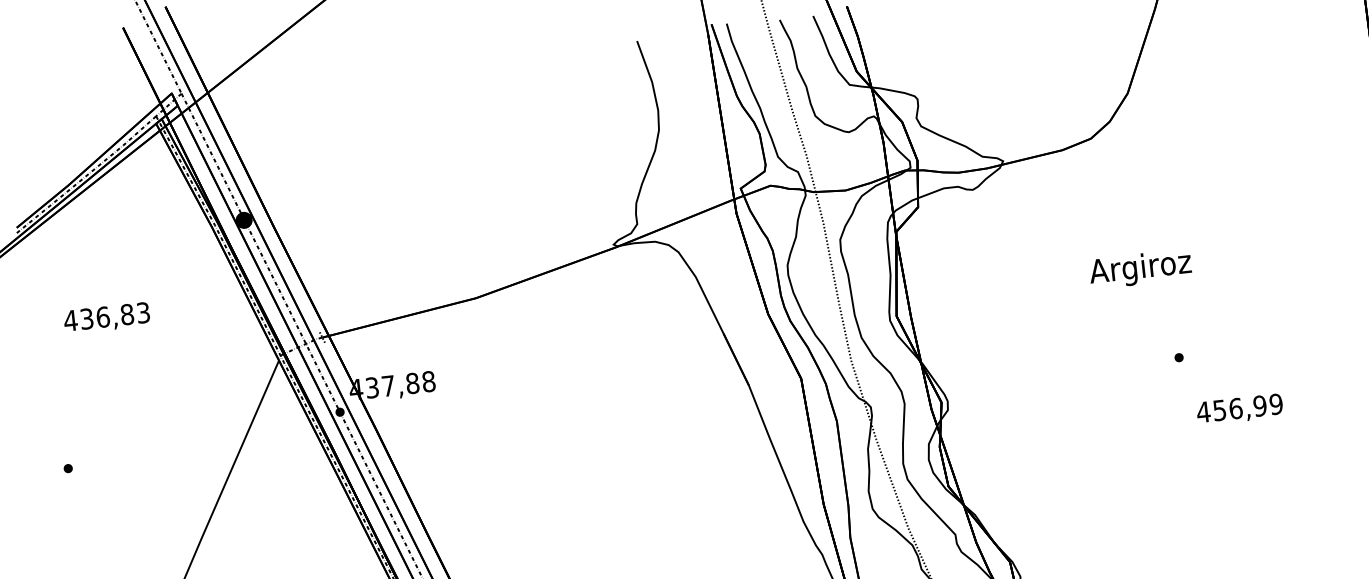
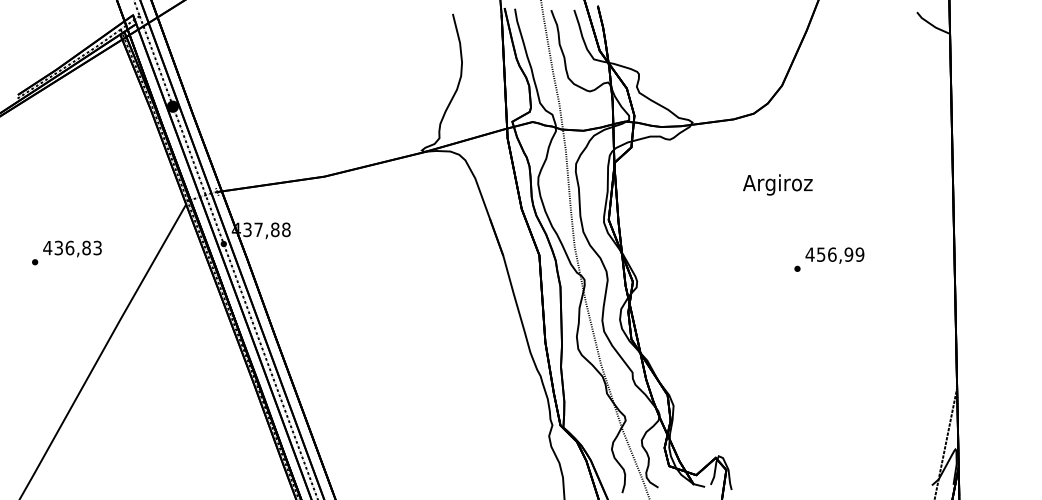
text: (1139, 268) -> (777, 184), moved
text: (106, 317) -> (72, 248), moved
text: (1239, 409) -> (834, 255), moved

